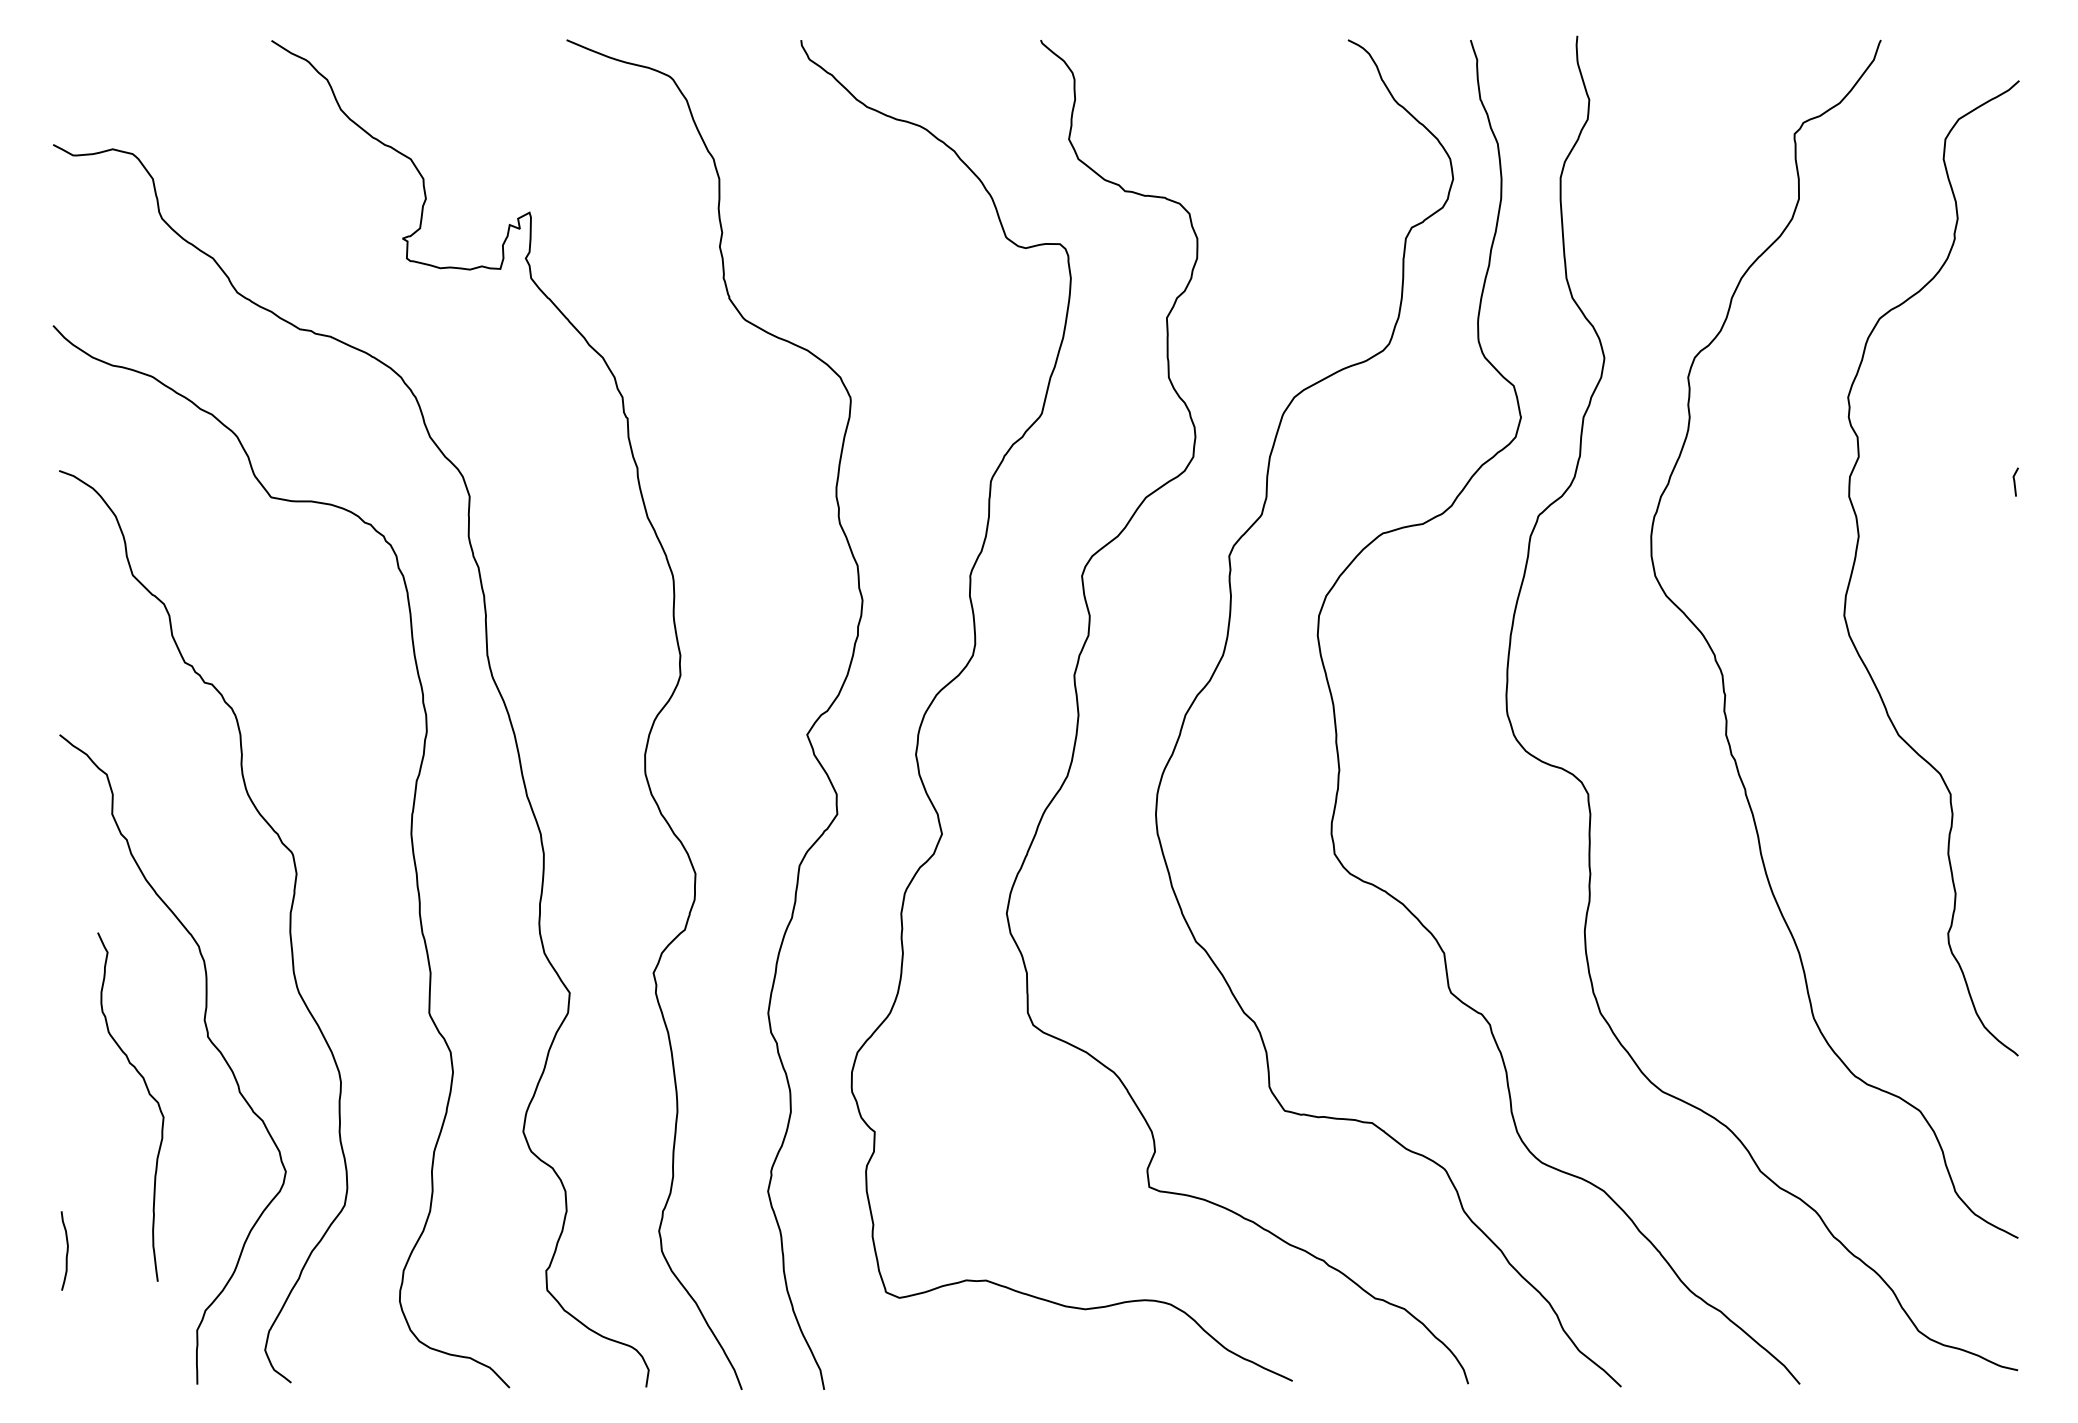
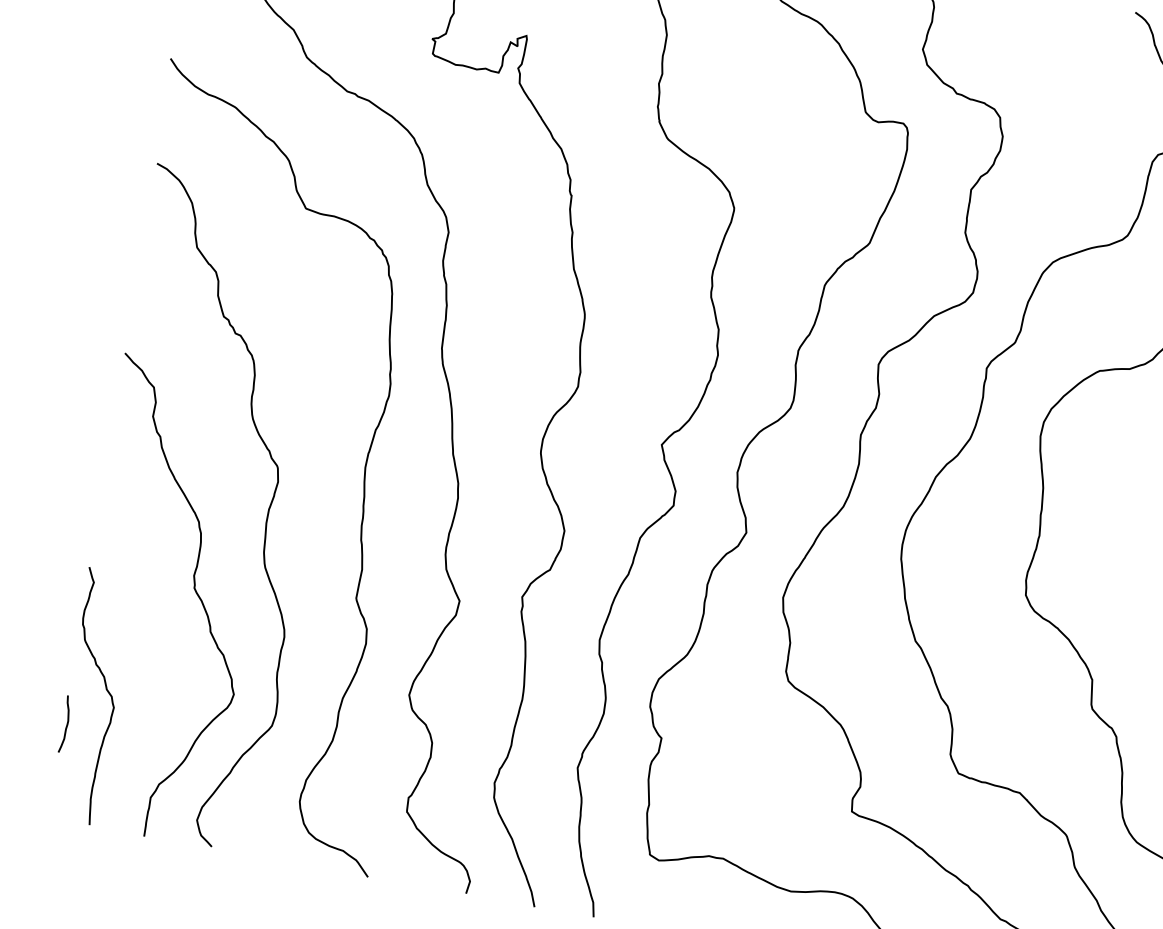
curve: (148, 1094) -> (105, 689), moved

